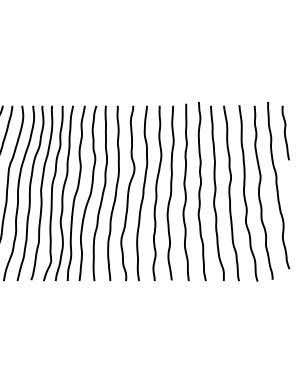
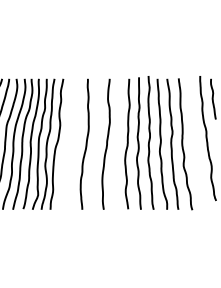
curve: (259, 192) -> (193, 143), removed
part: (92, 193) -> (69, 144), removed
curve: (127, 193) -> (95, 144), removed
curve: (157, 193) -> (117, 144), removed

